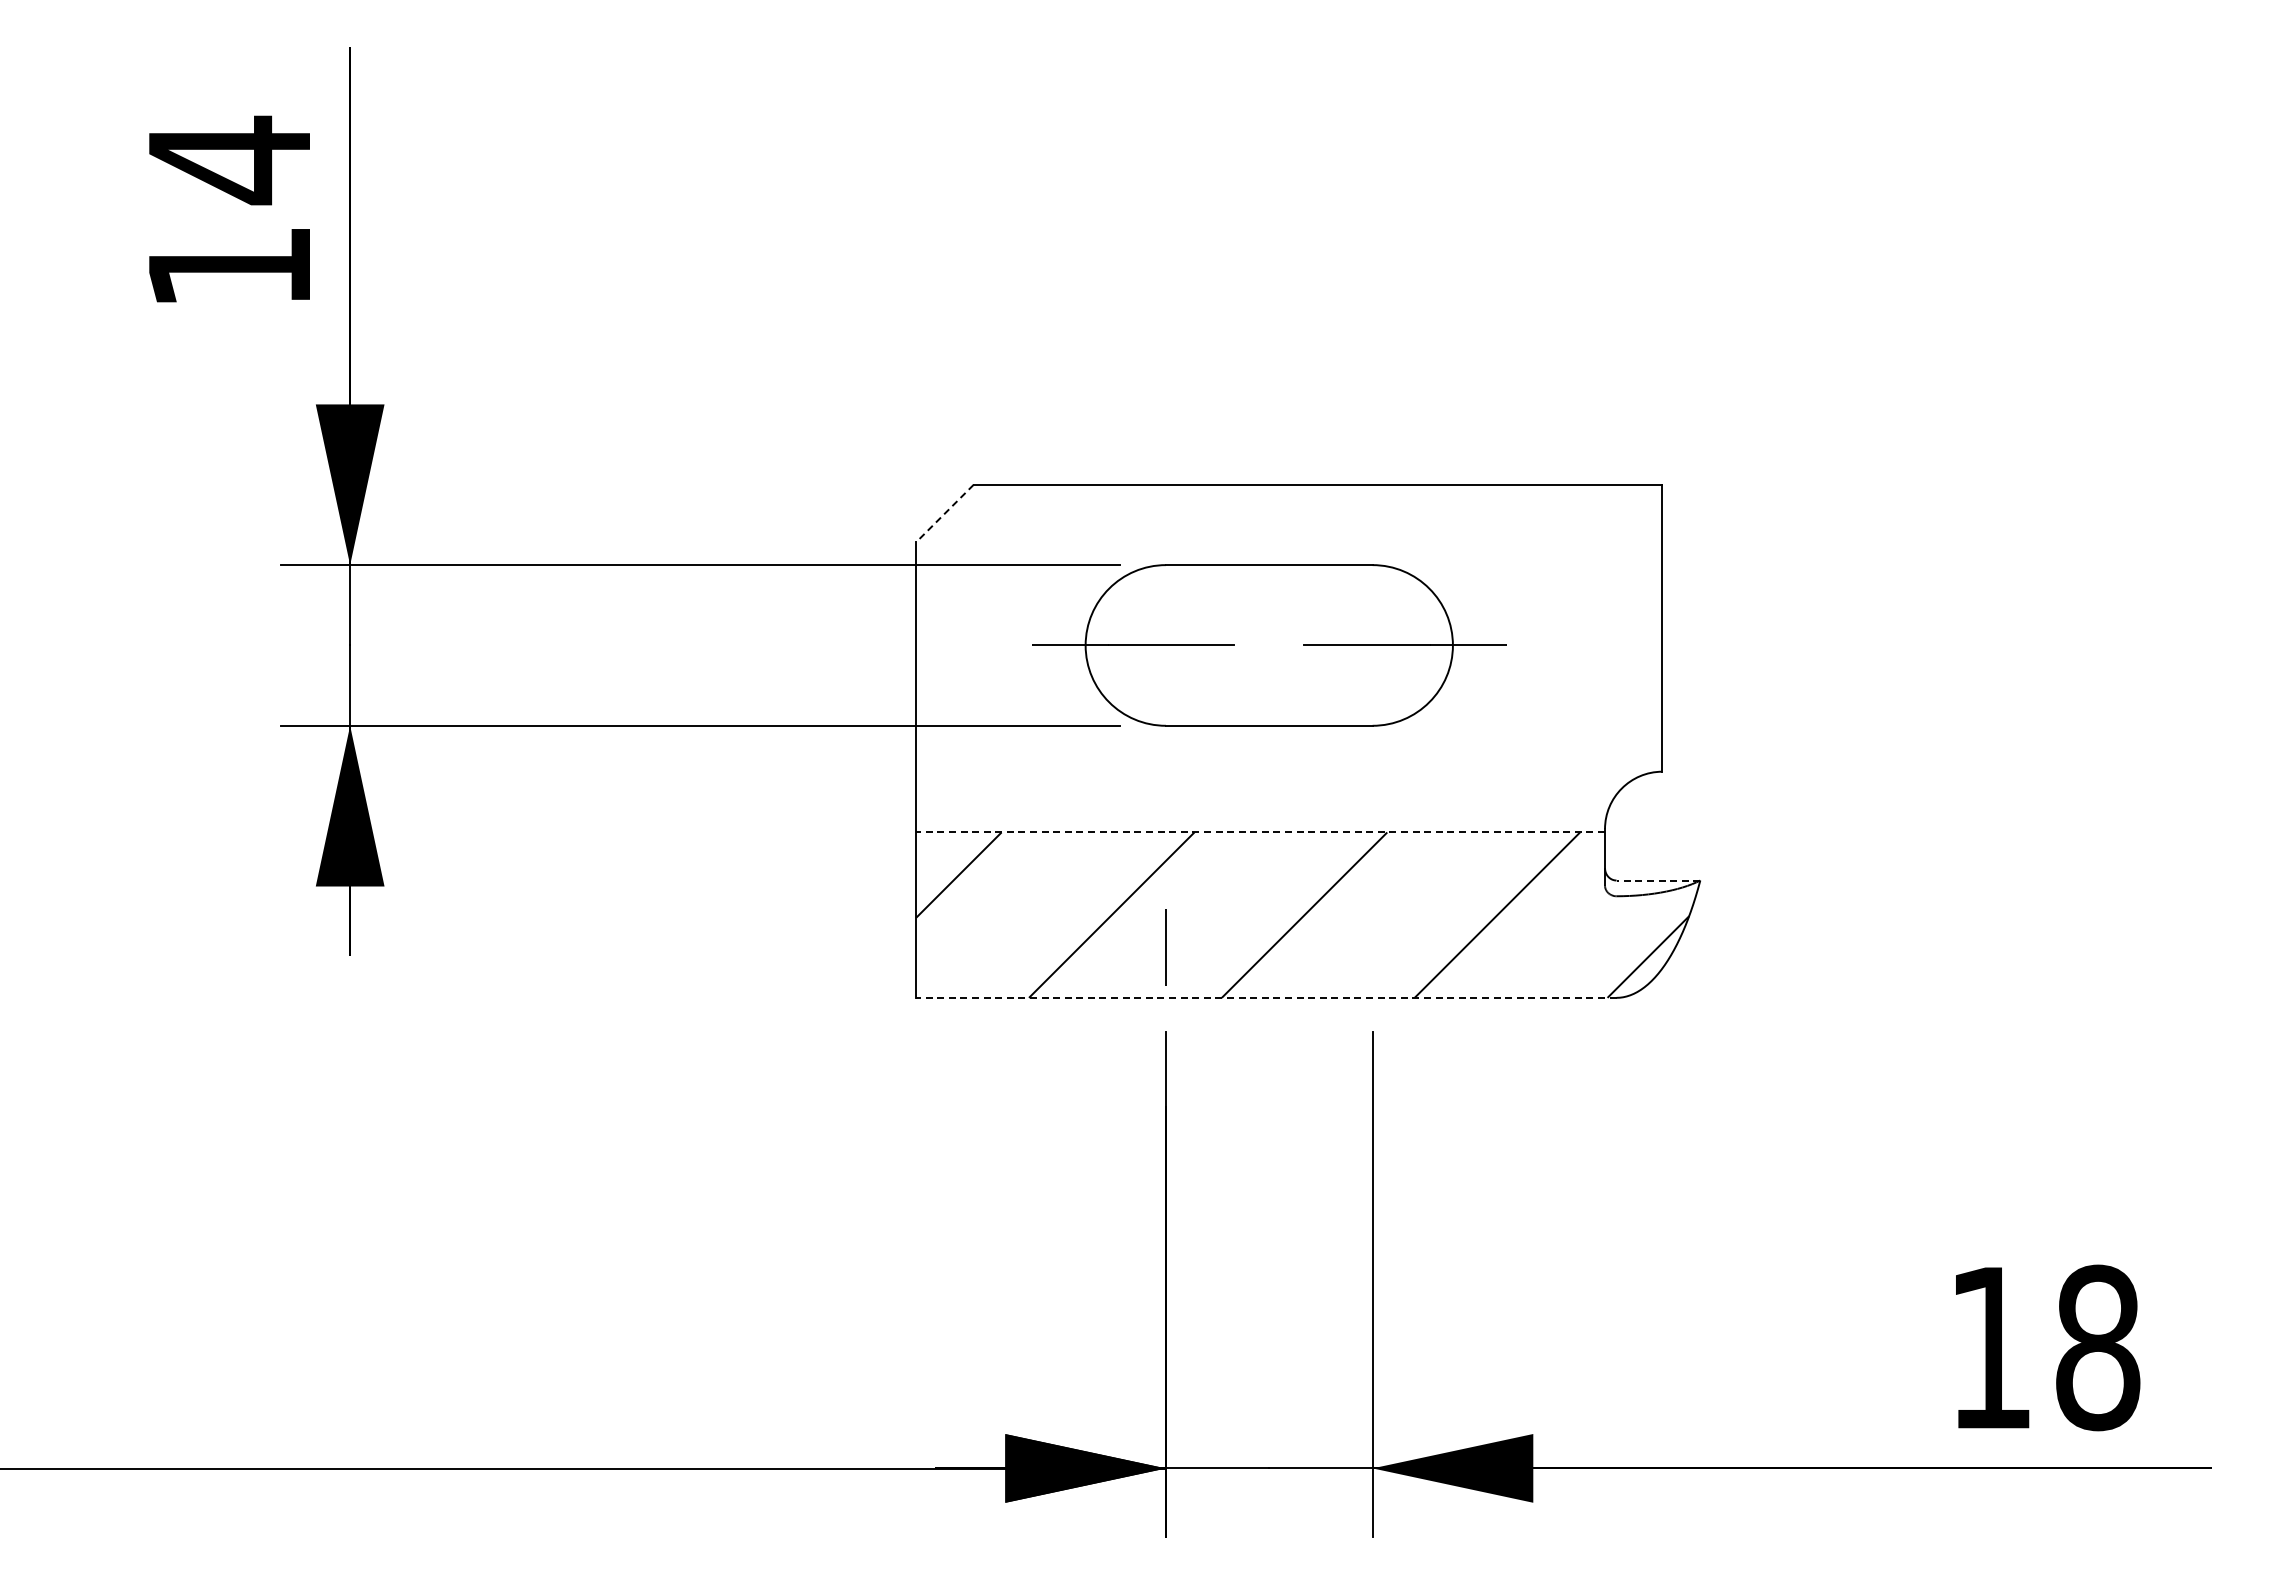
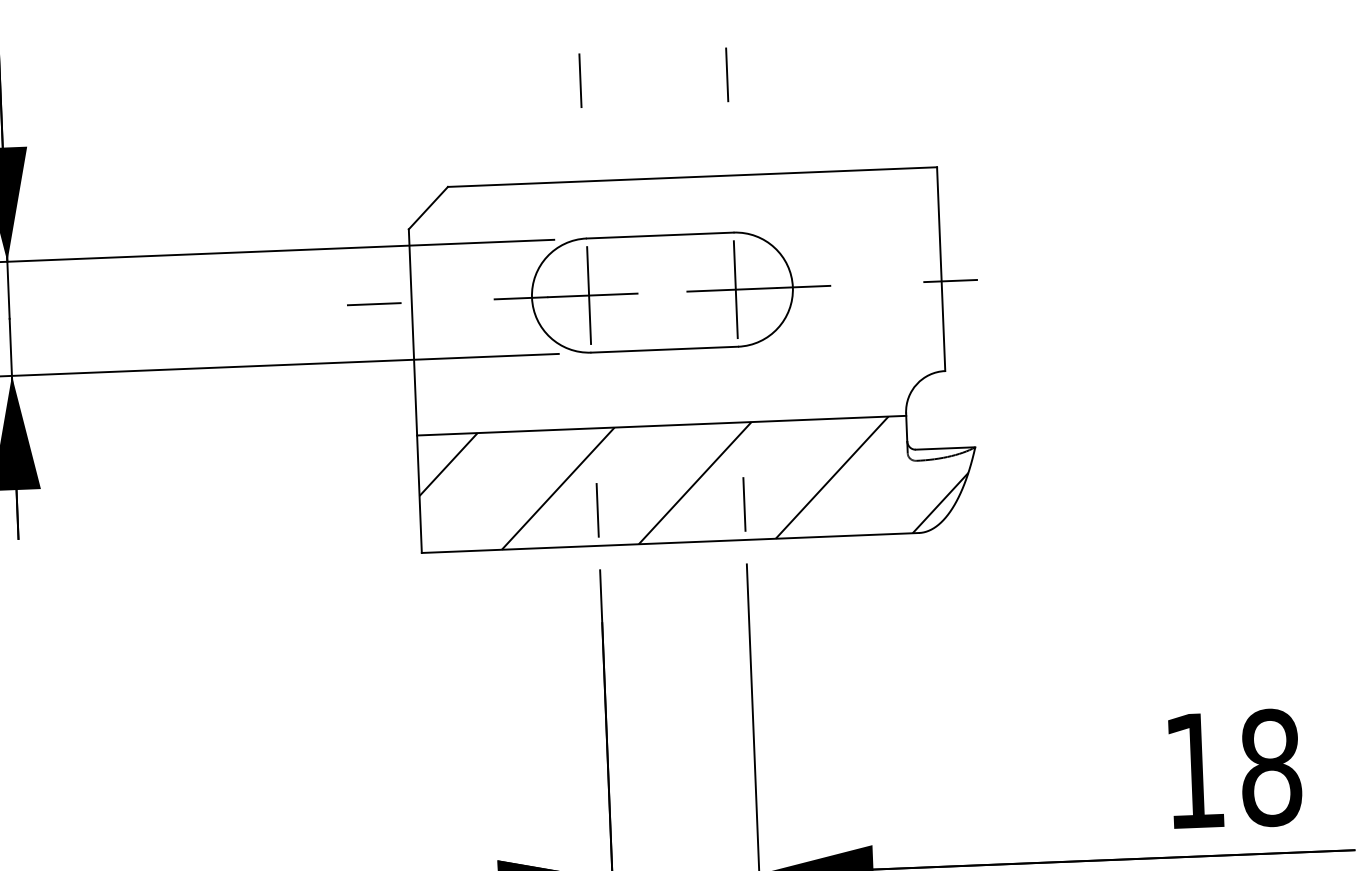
line: (1165, 342) -> (580, 80), added
line: (1372, 342) -> (727, 74), added
line: (945, 513) -> (428, 208), dashed -> solid
line: (863, 644) -> (374, 303), added
line: (1165, 645) -> (588, 295), added
line: (1372, 645) -> (735, 289), added
line: (1674, 645) -> (950, 281), added
line: (1260, 832) -> (661, 425), dashed -> solid
line: (1658, 880) -> (945, 448), dashed -> solid
line: (1372, 947) -> (744, 504), added
line: (1265, 997) -> (669, 542), dashed -> solid

